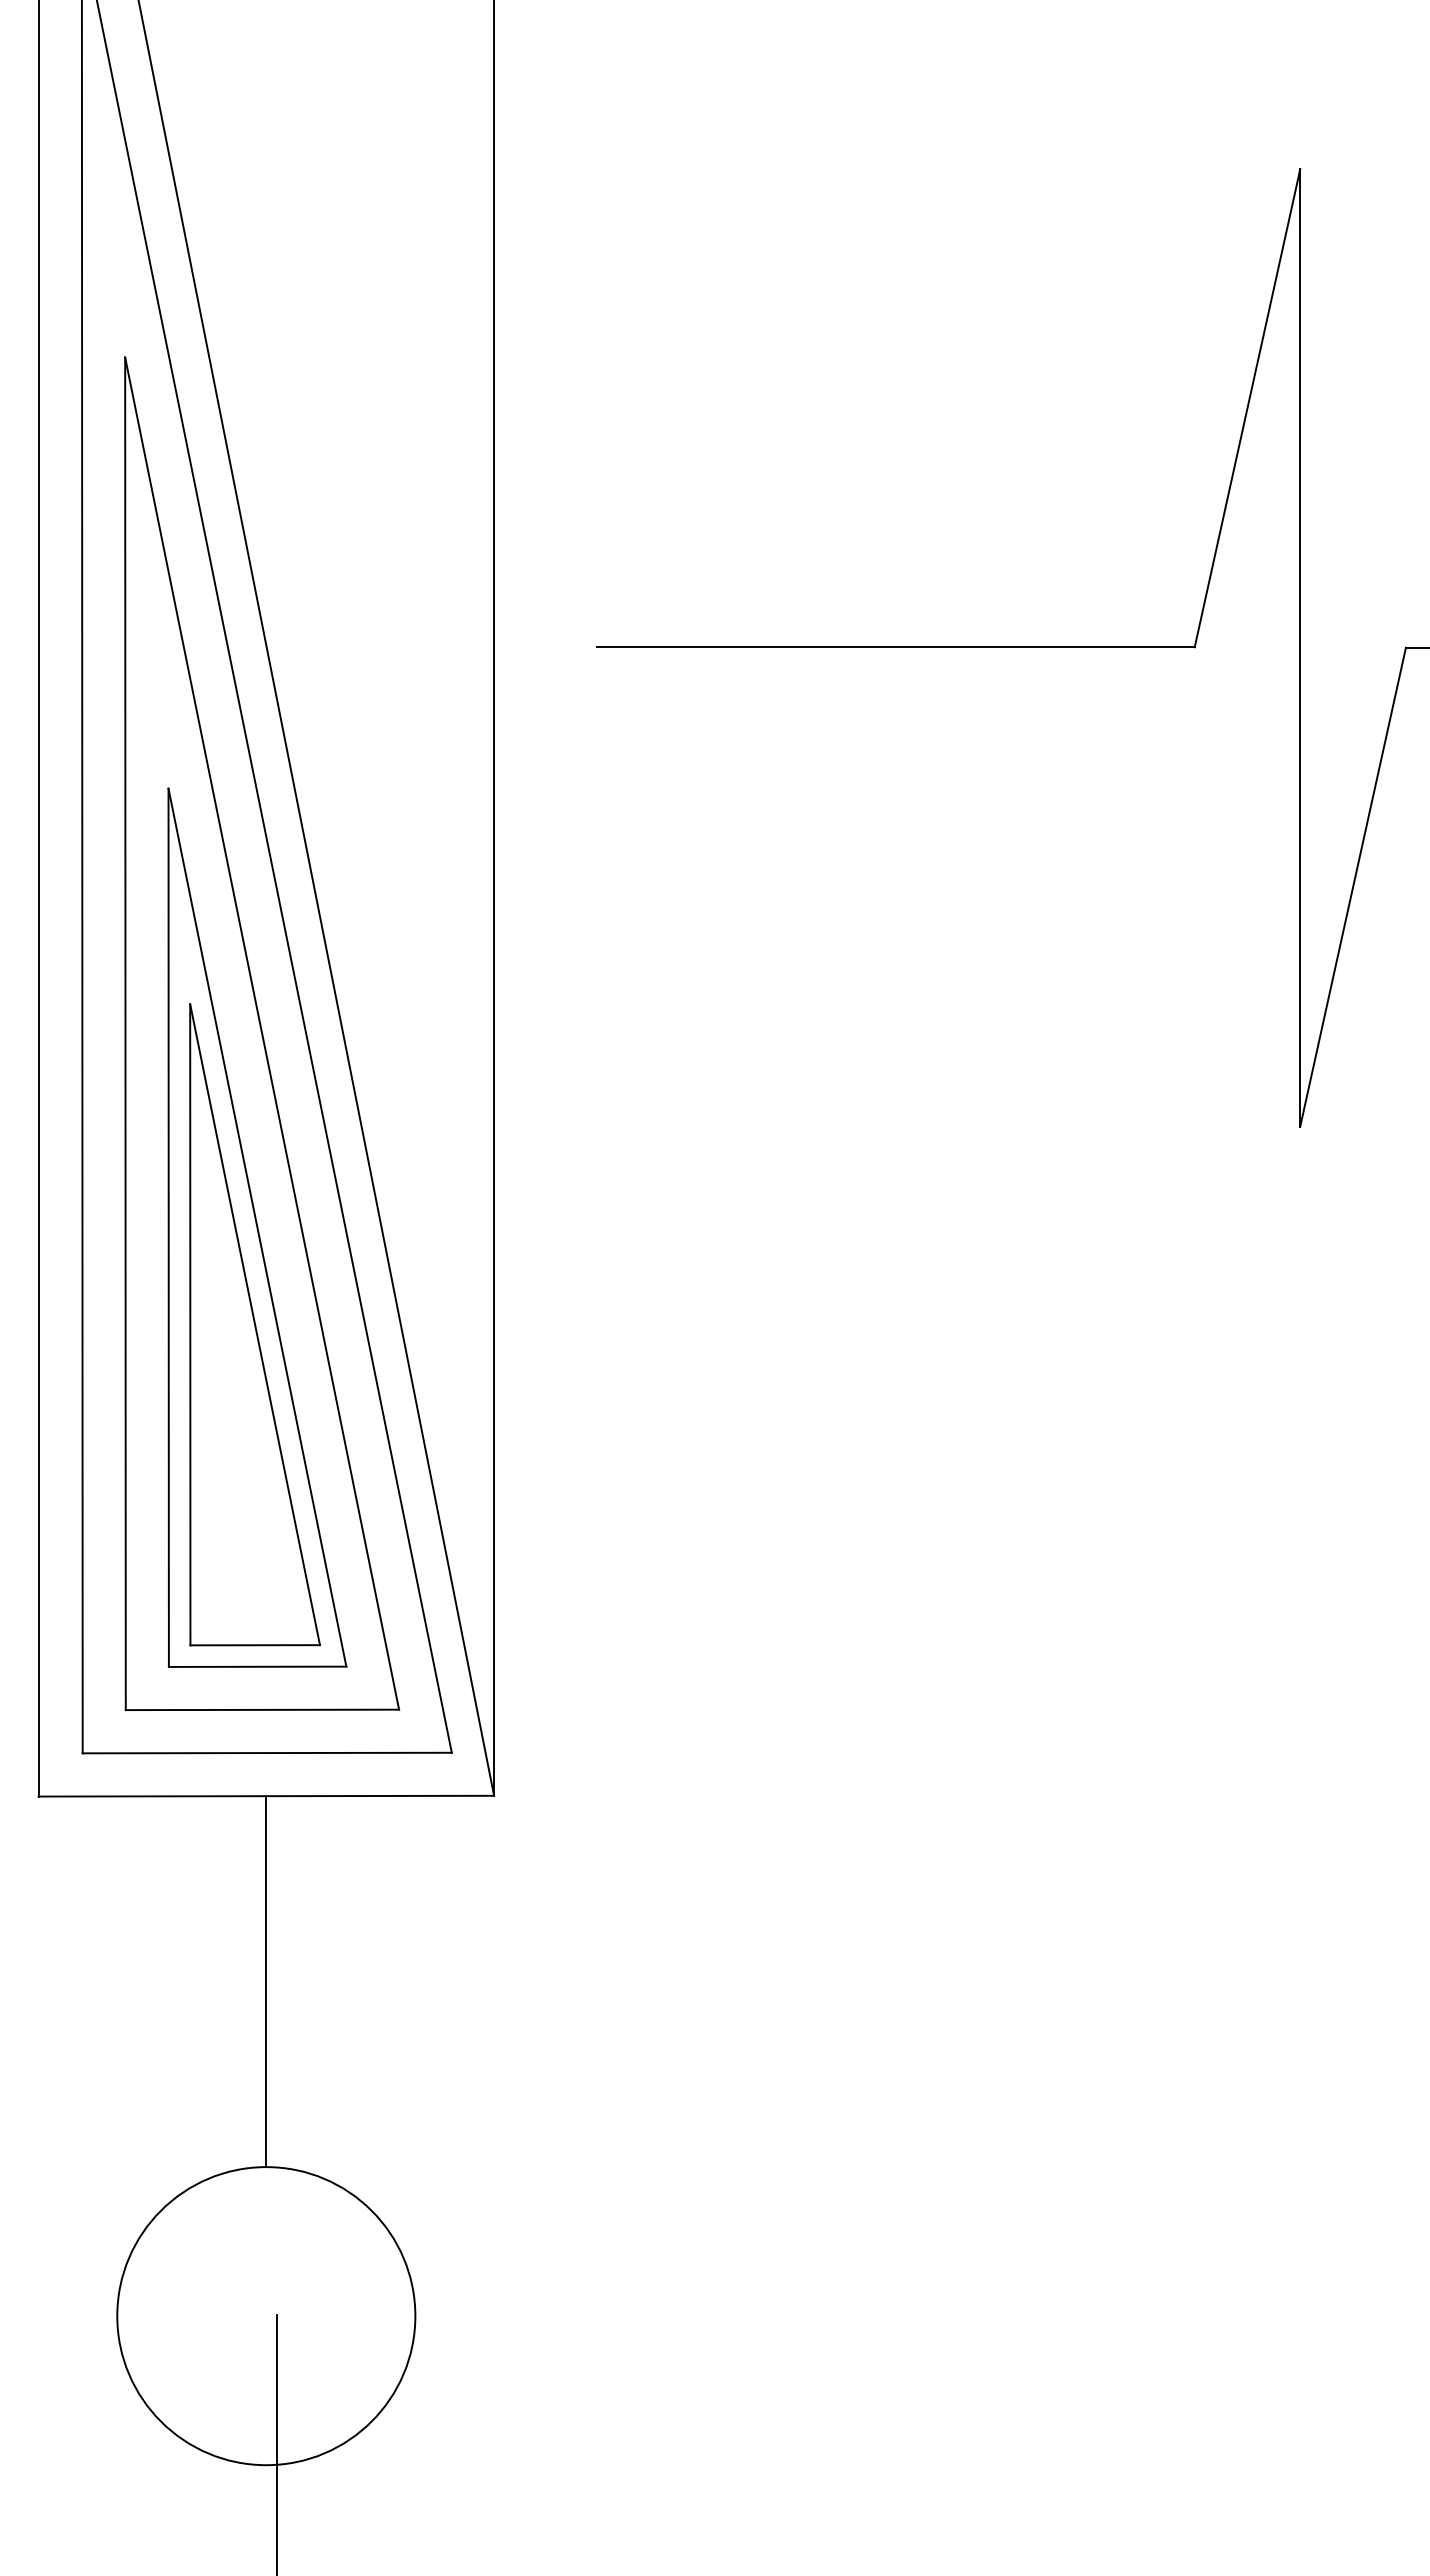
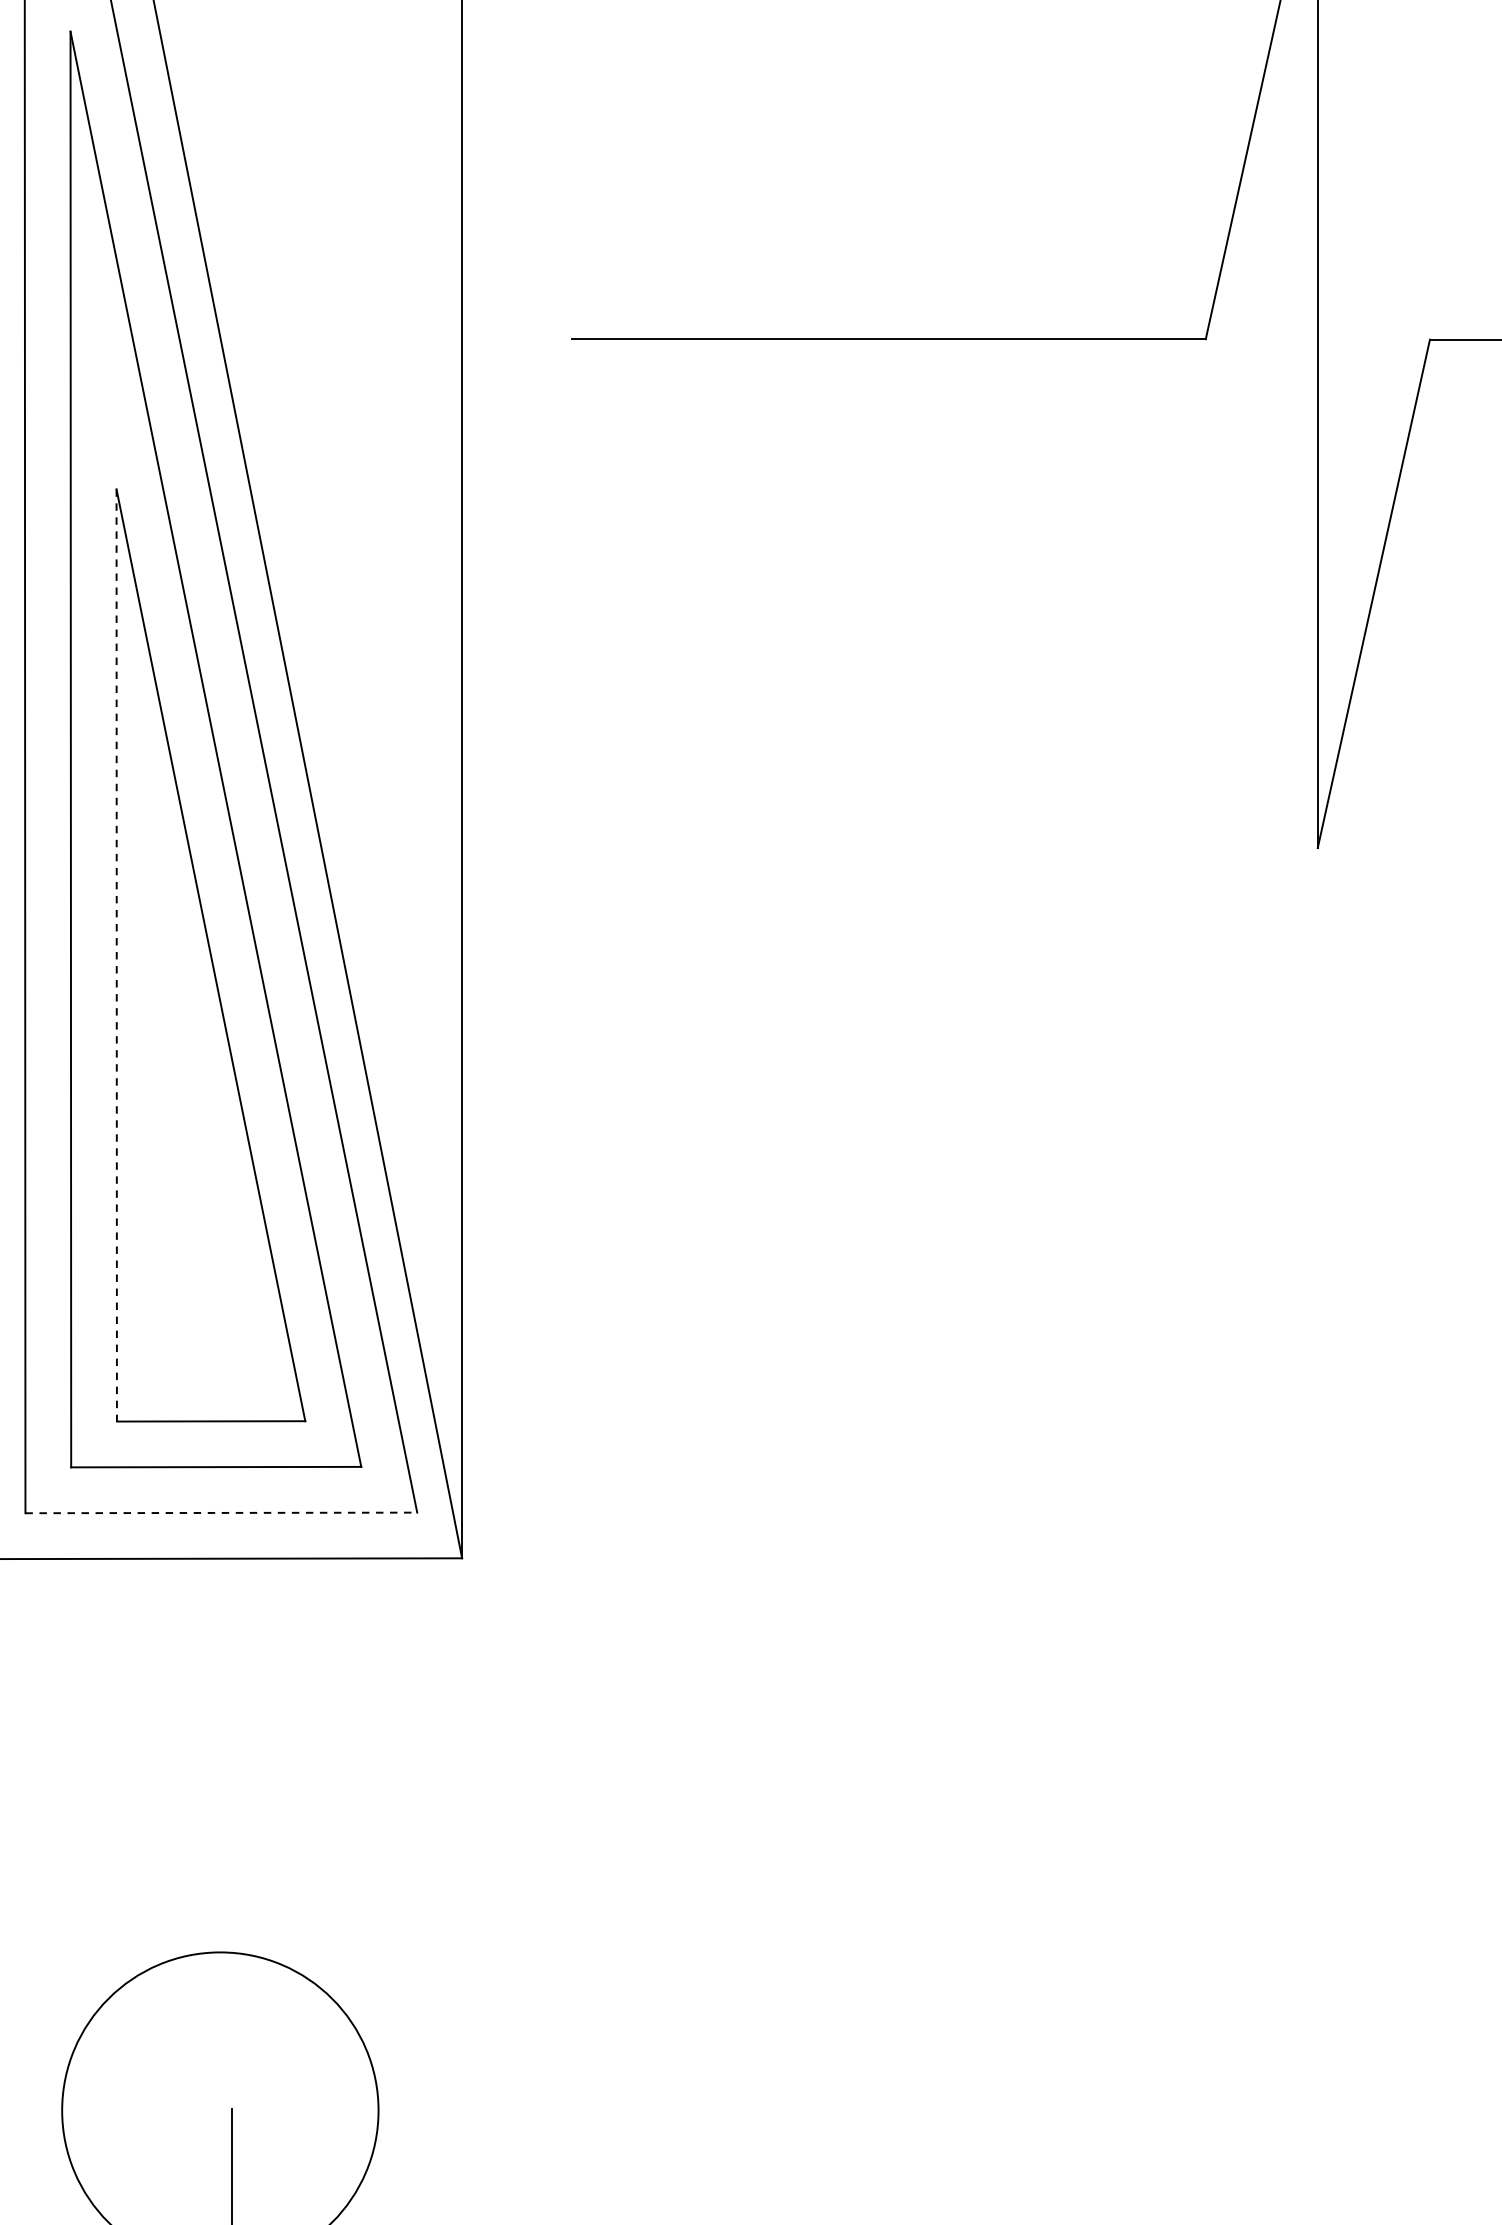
line: (168, 1228) -> (116, 956), solid -> dashed
part: (254, 1324) -> (207, 1058), removed
line: (267, 1753) -> (221, 1513), solid -> dashed
line: (266, 1981) -> (220, 1755), removed

